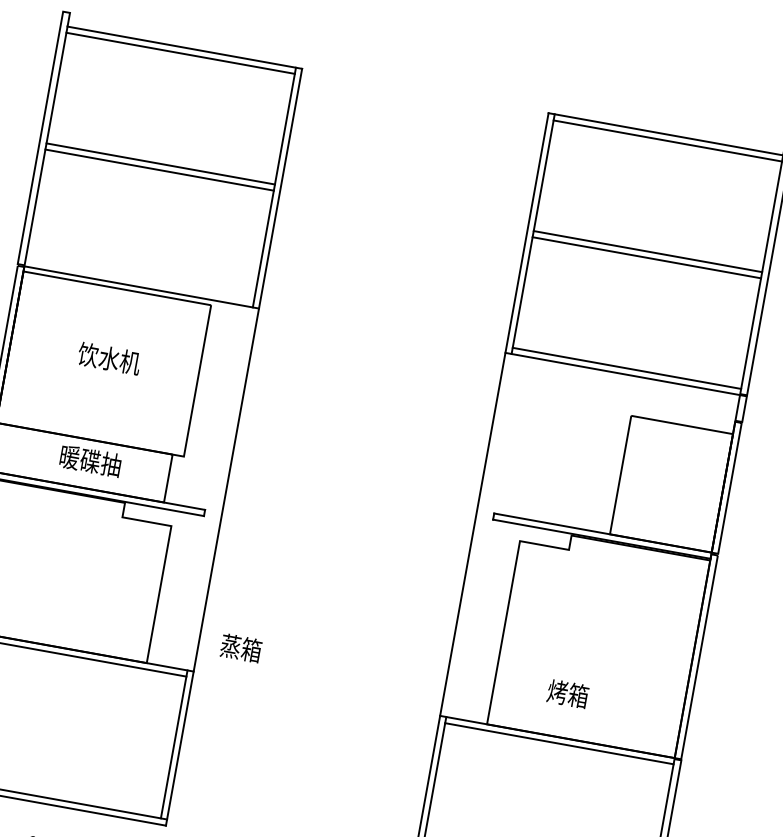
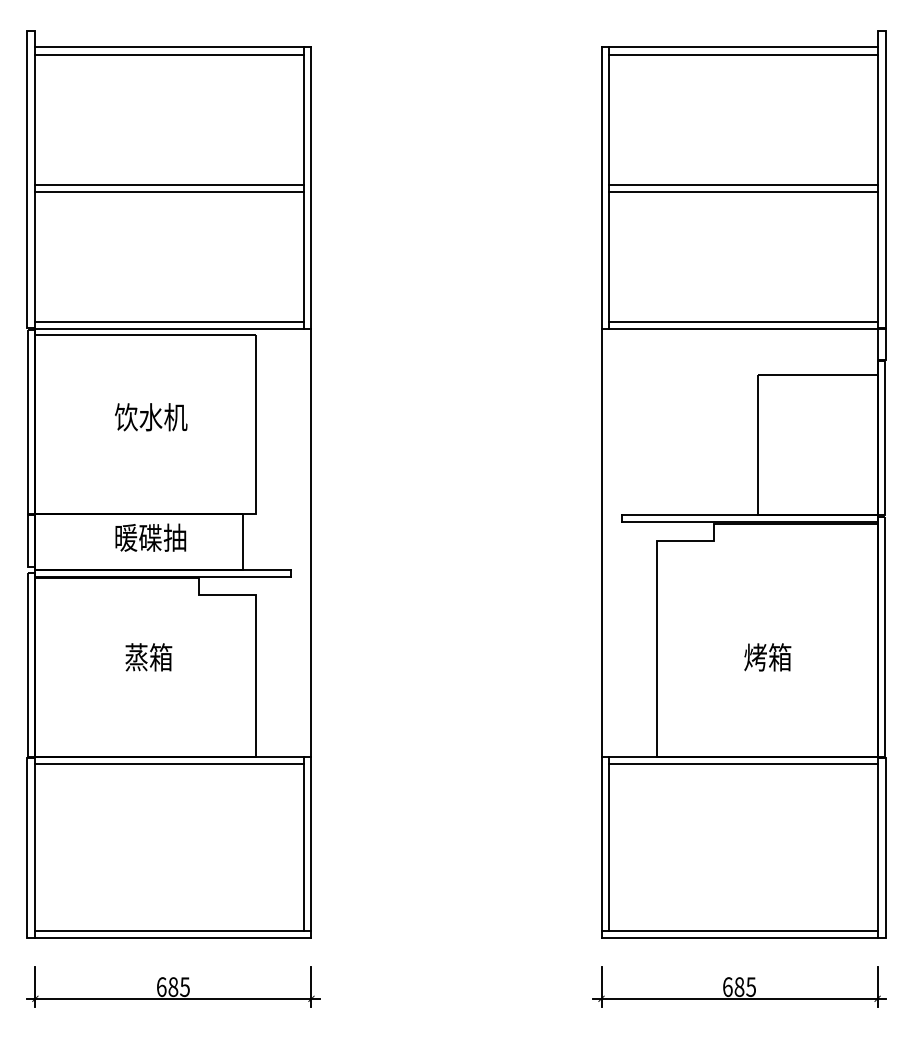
line: (139, 280) -> (169, 322), added
text: (240, 648) -> (148, 657), moved
text: (567, 694) -> (767, 657), moved

